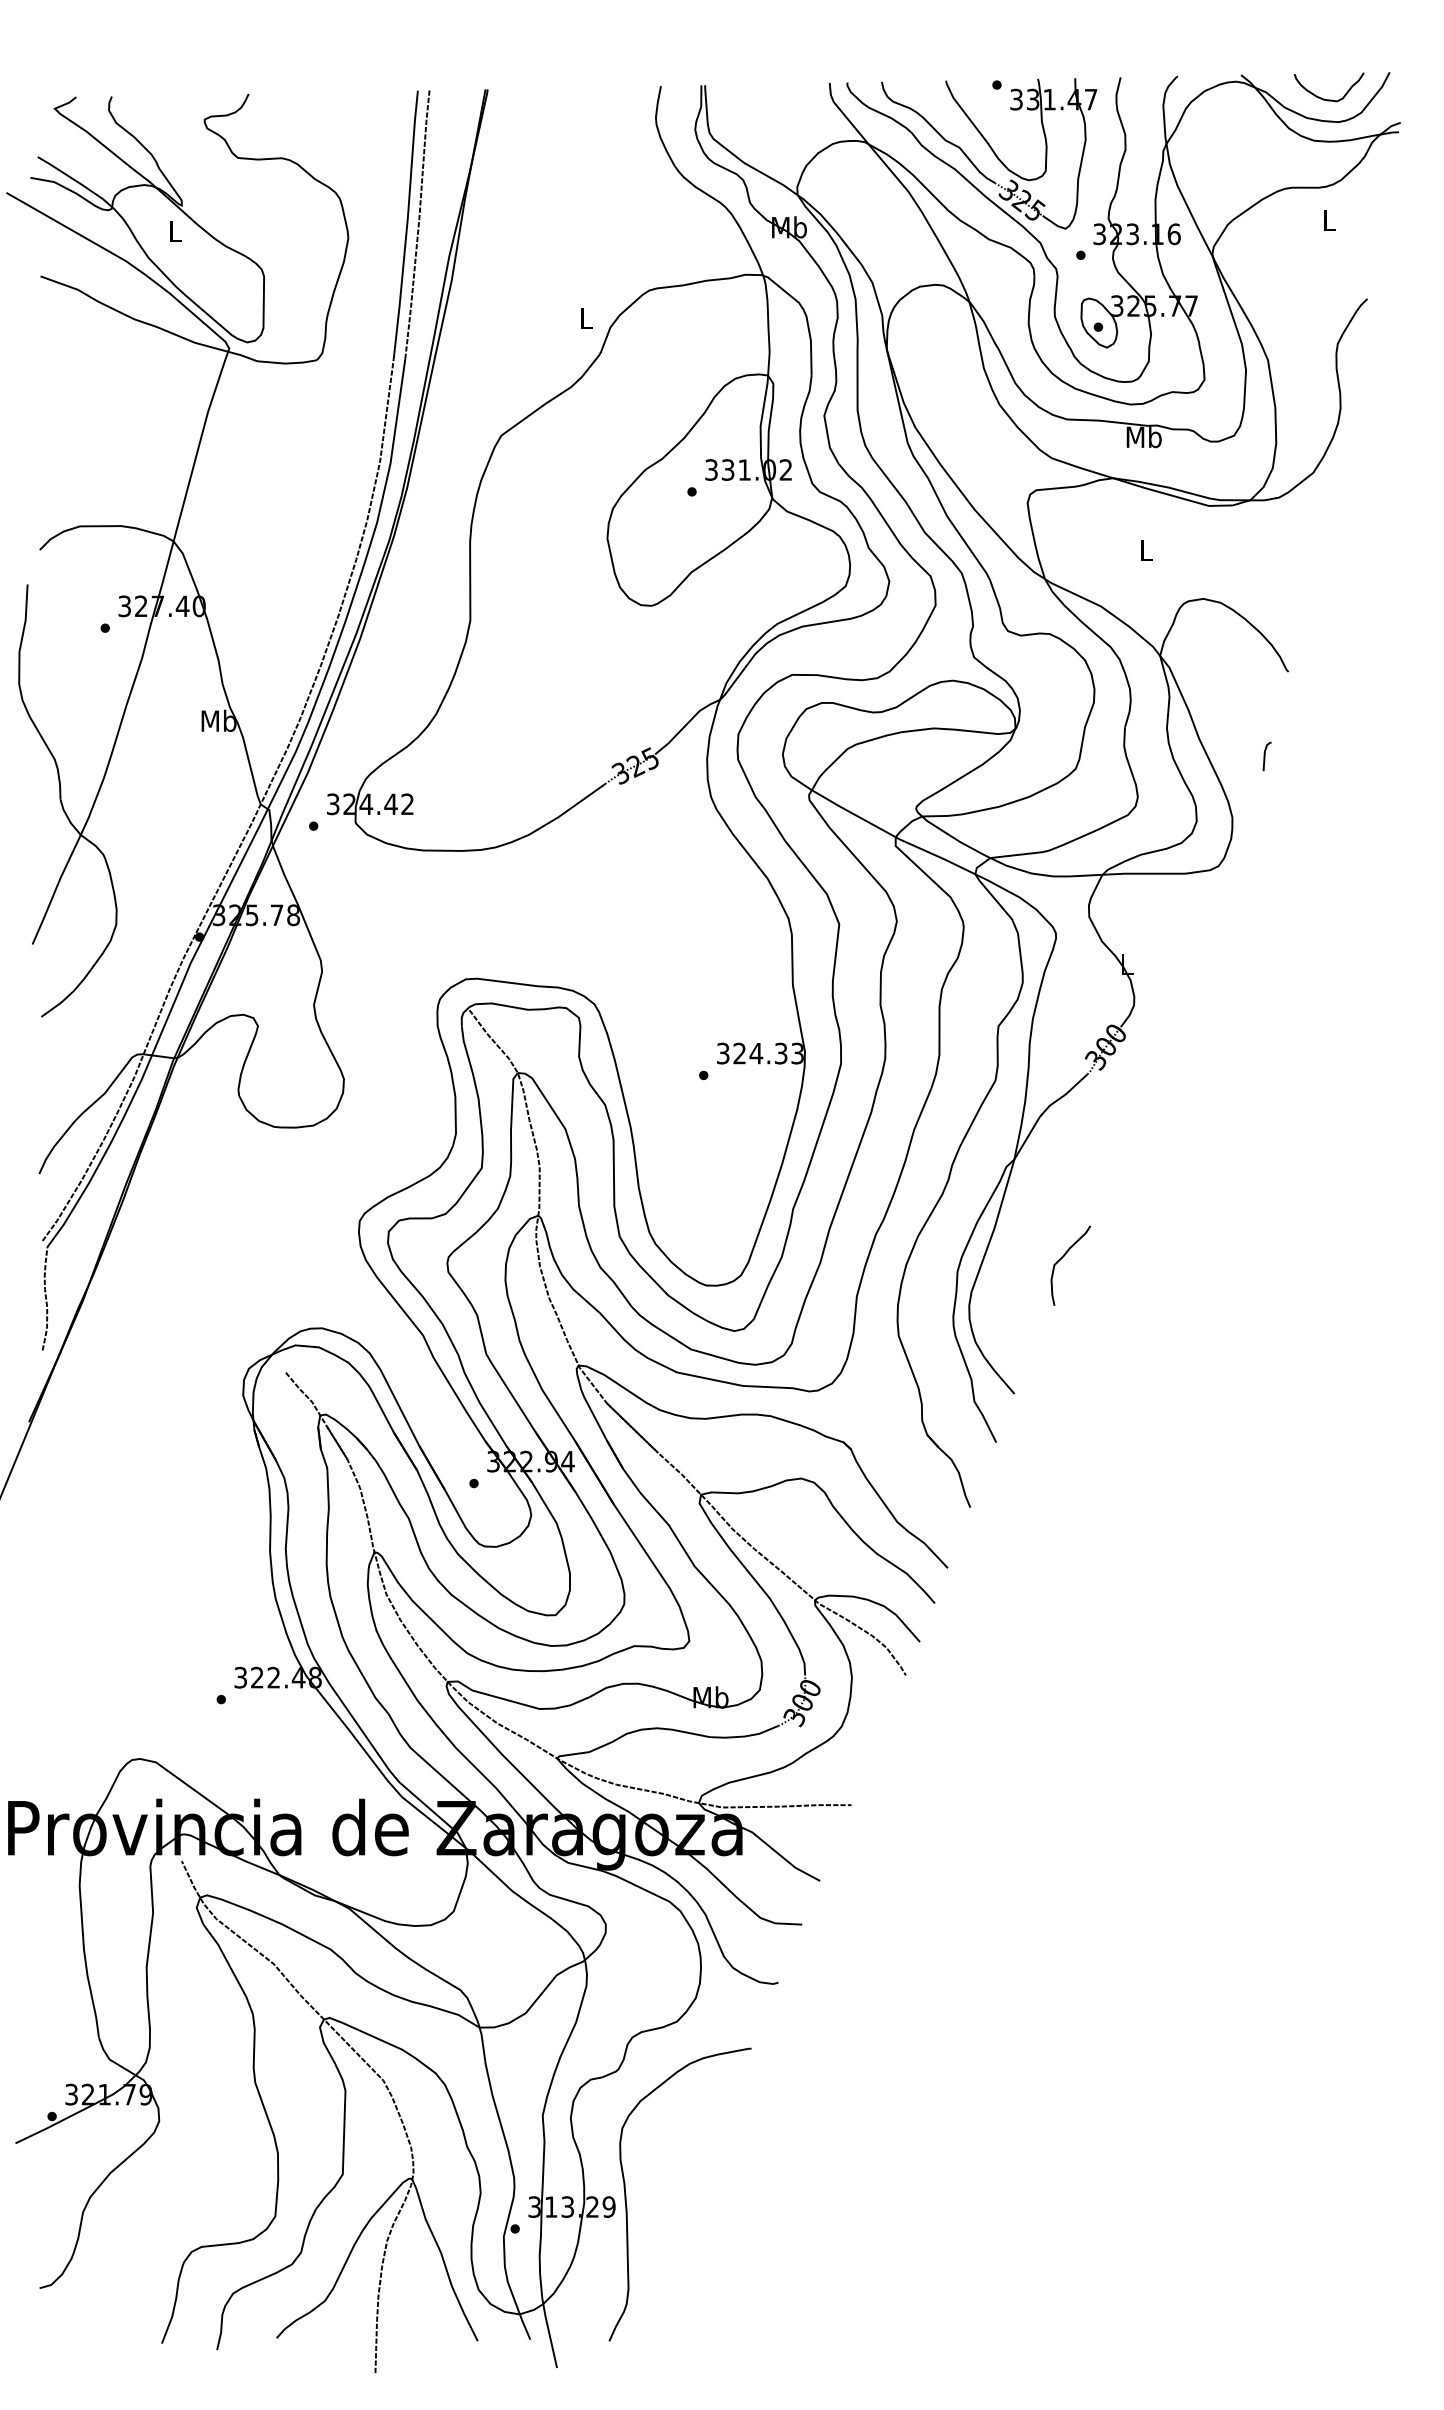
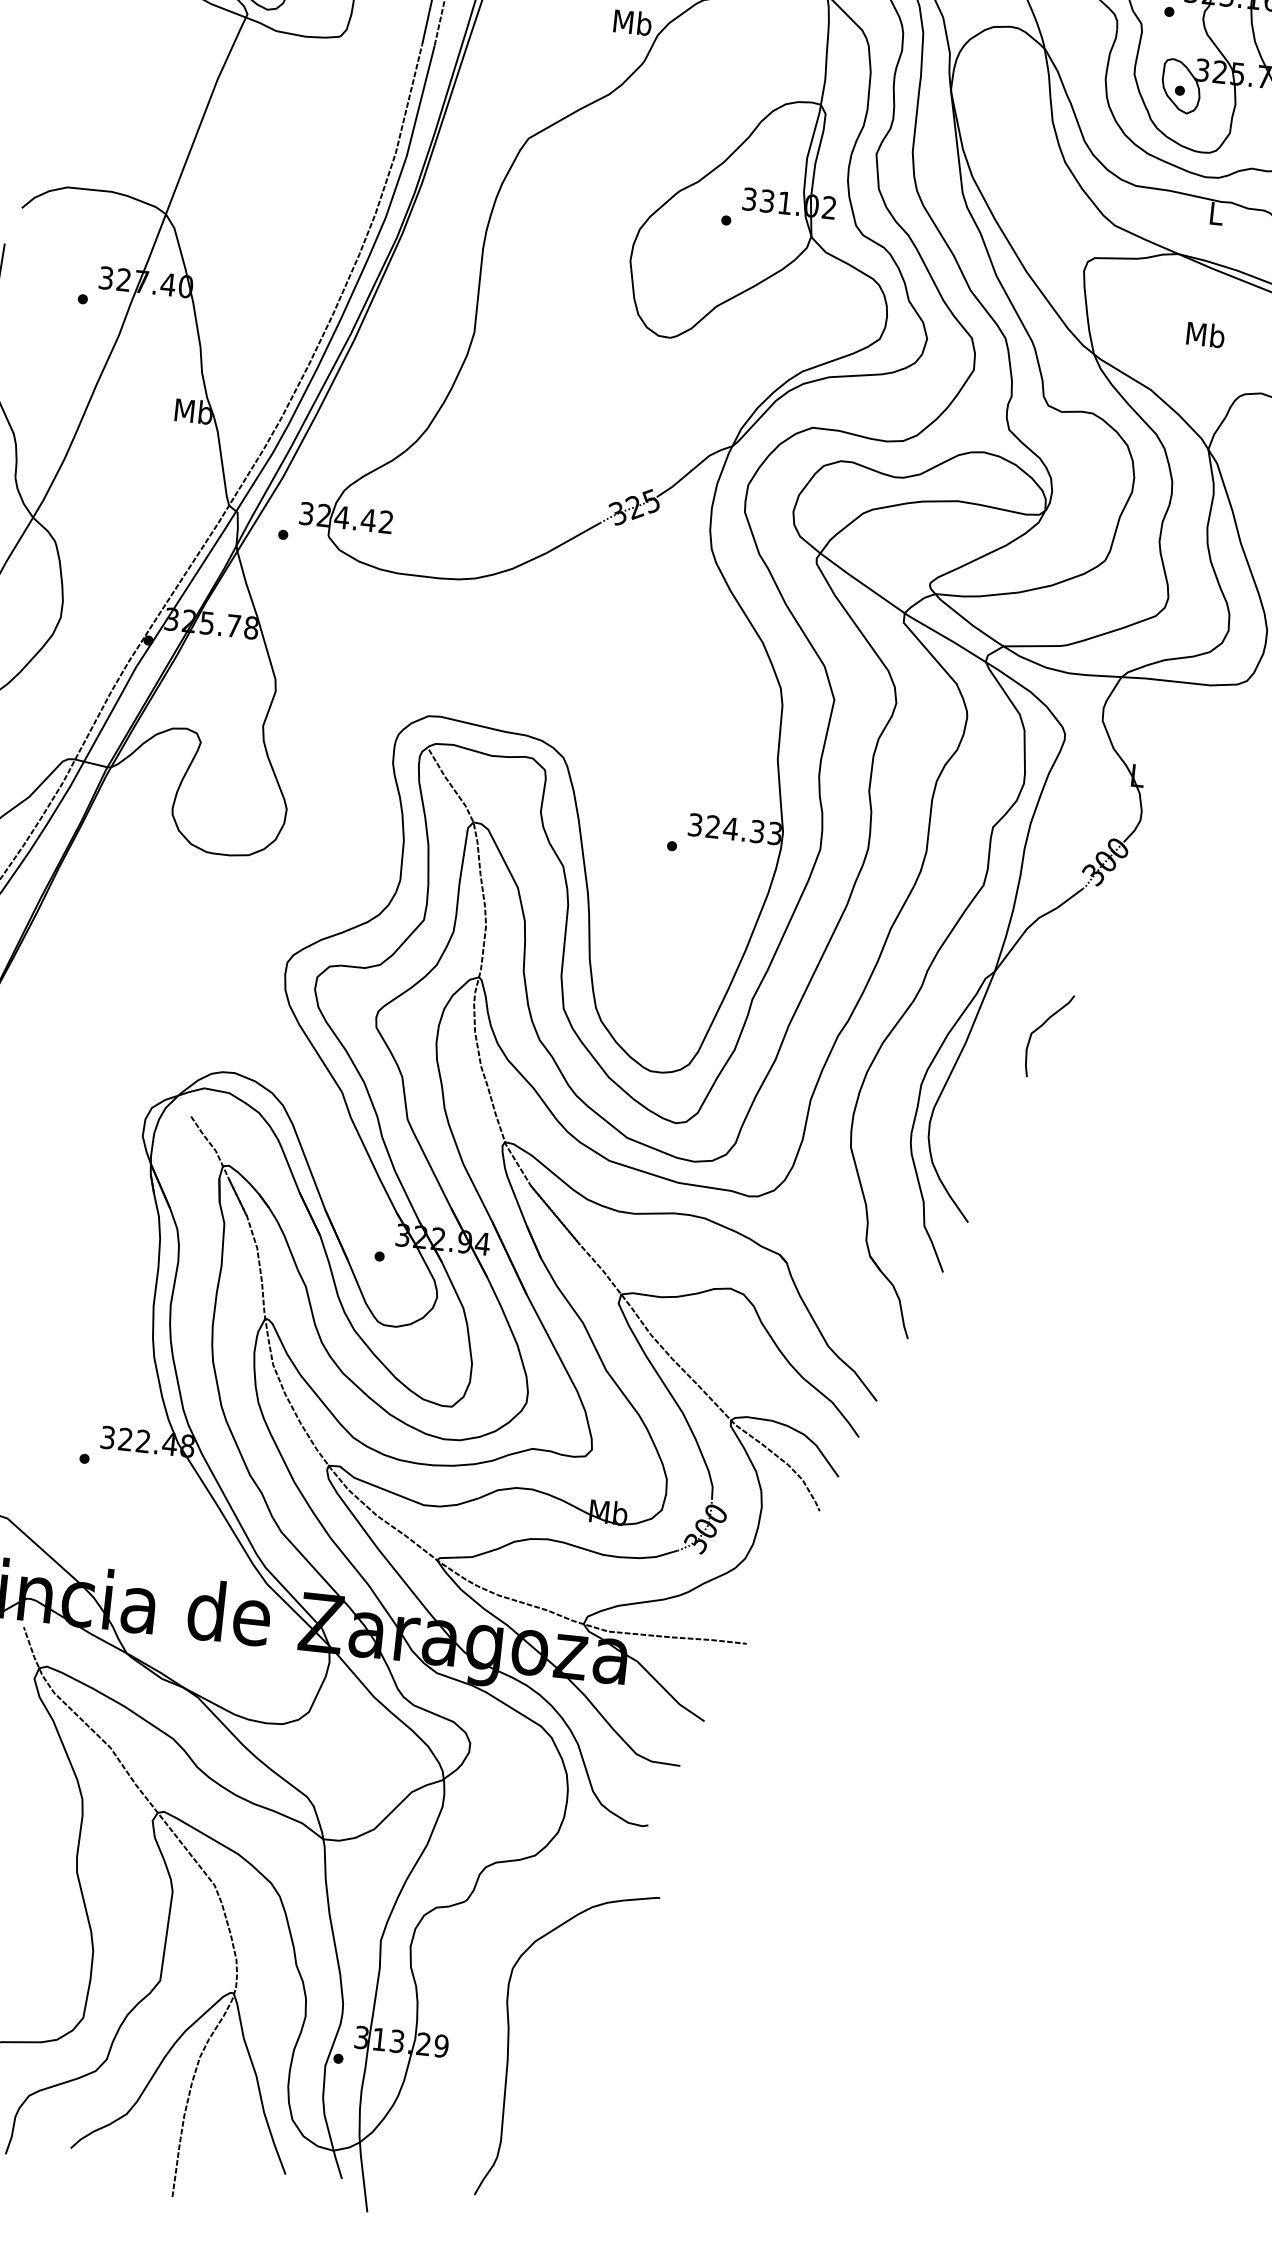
text: (585, 318) -> (632, 22), L -> Mb
text: (1143, 437) -> (1215, 213), Mb -> L
text: (1146, 550) -> (1205, 335), L -> Mb
curve: (1063, 1257) -> (1042, 1026), moved
curve: (626, 2194) -> (509, 2039), moved

